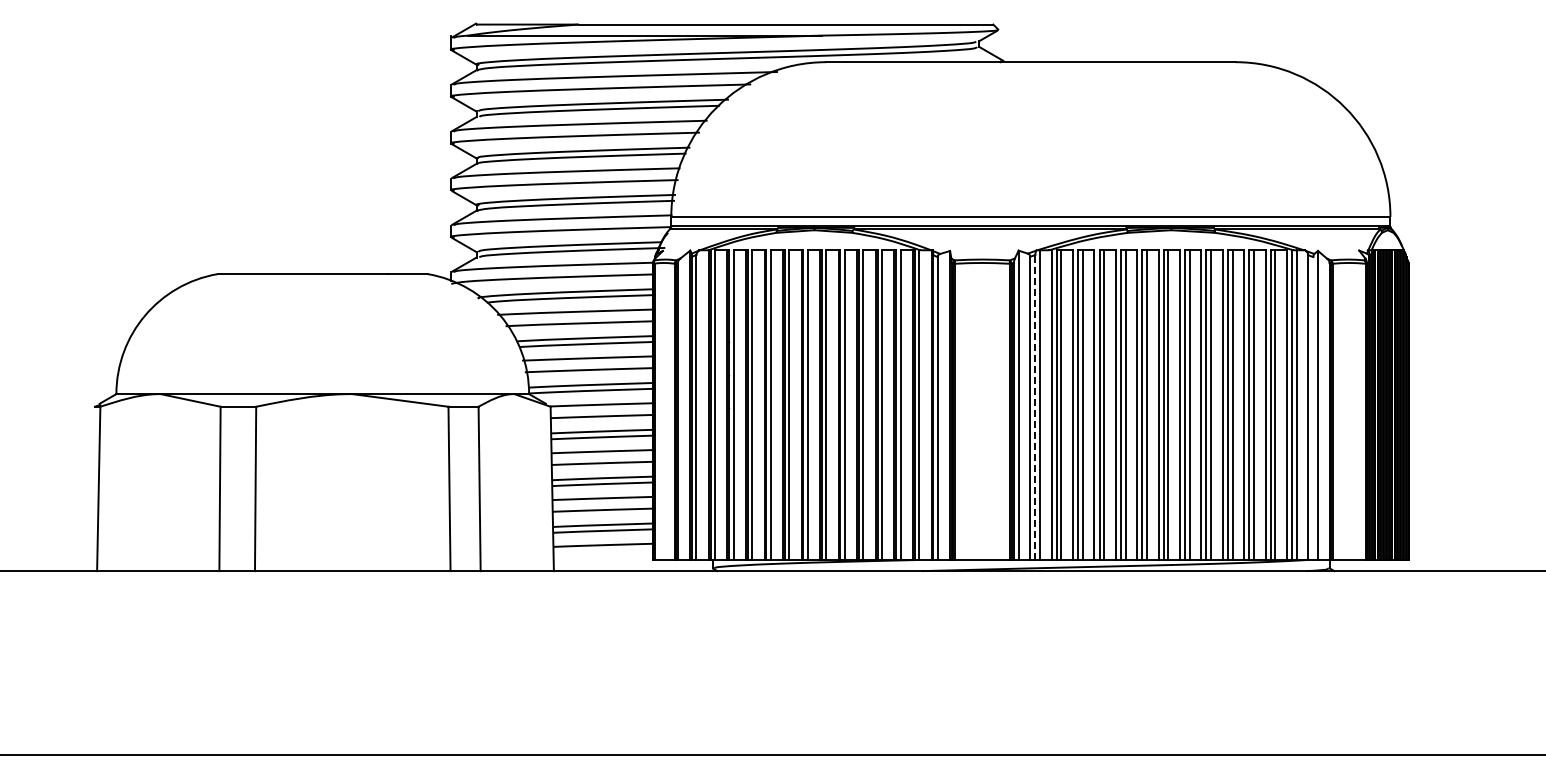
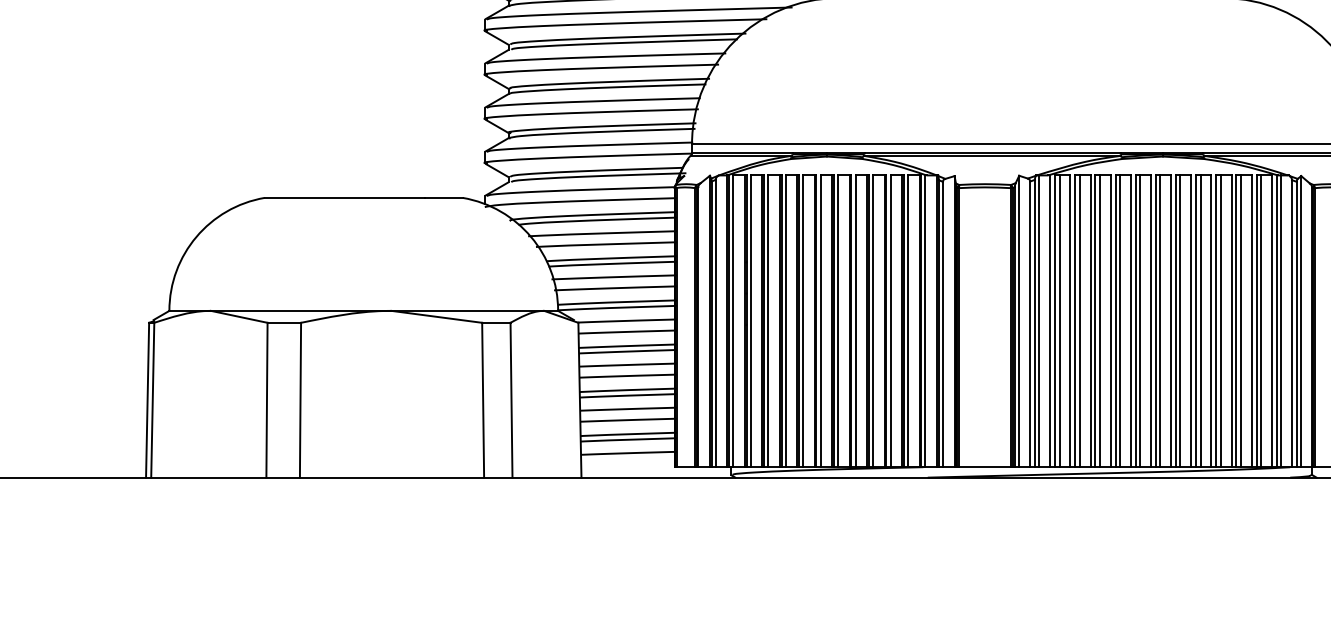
line: (1035, 407) -> (1035, 323), dashed -> solid
line: (1313, 408) -> (1296, 324), added
line: (92, 488) -> (146, 399), added

